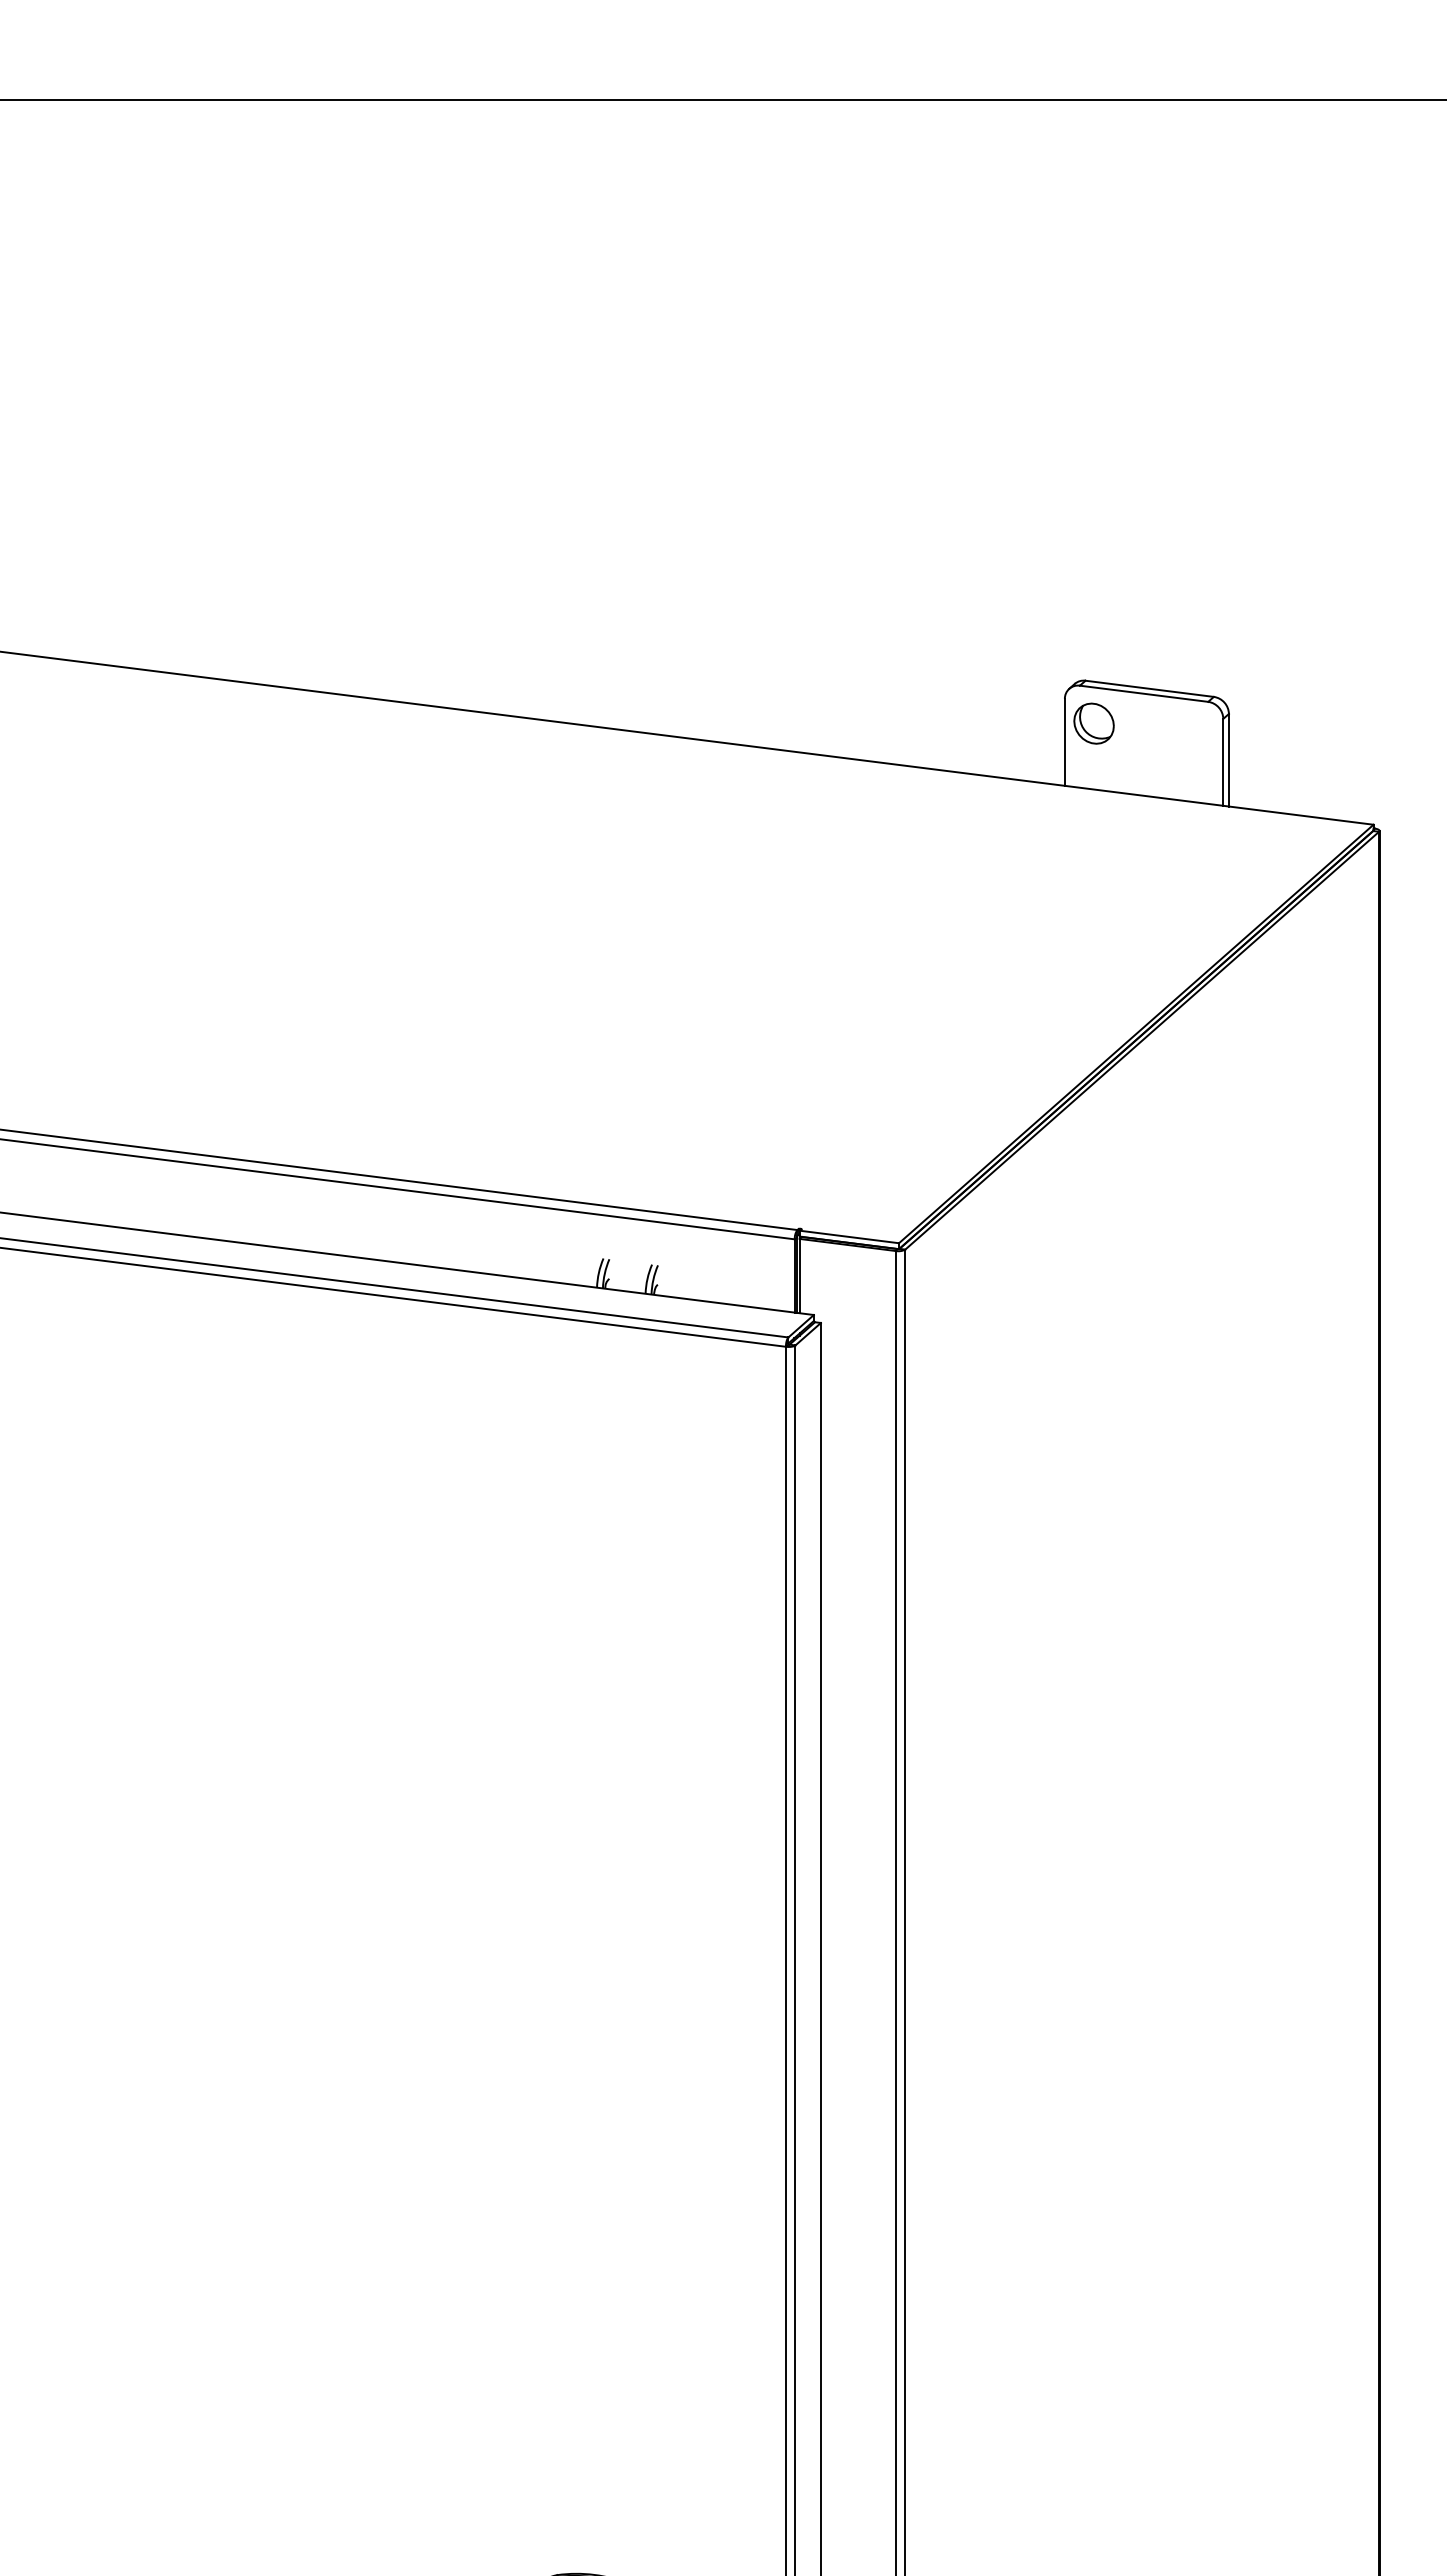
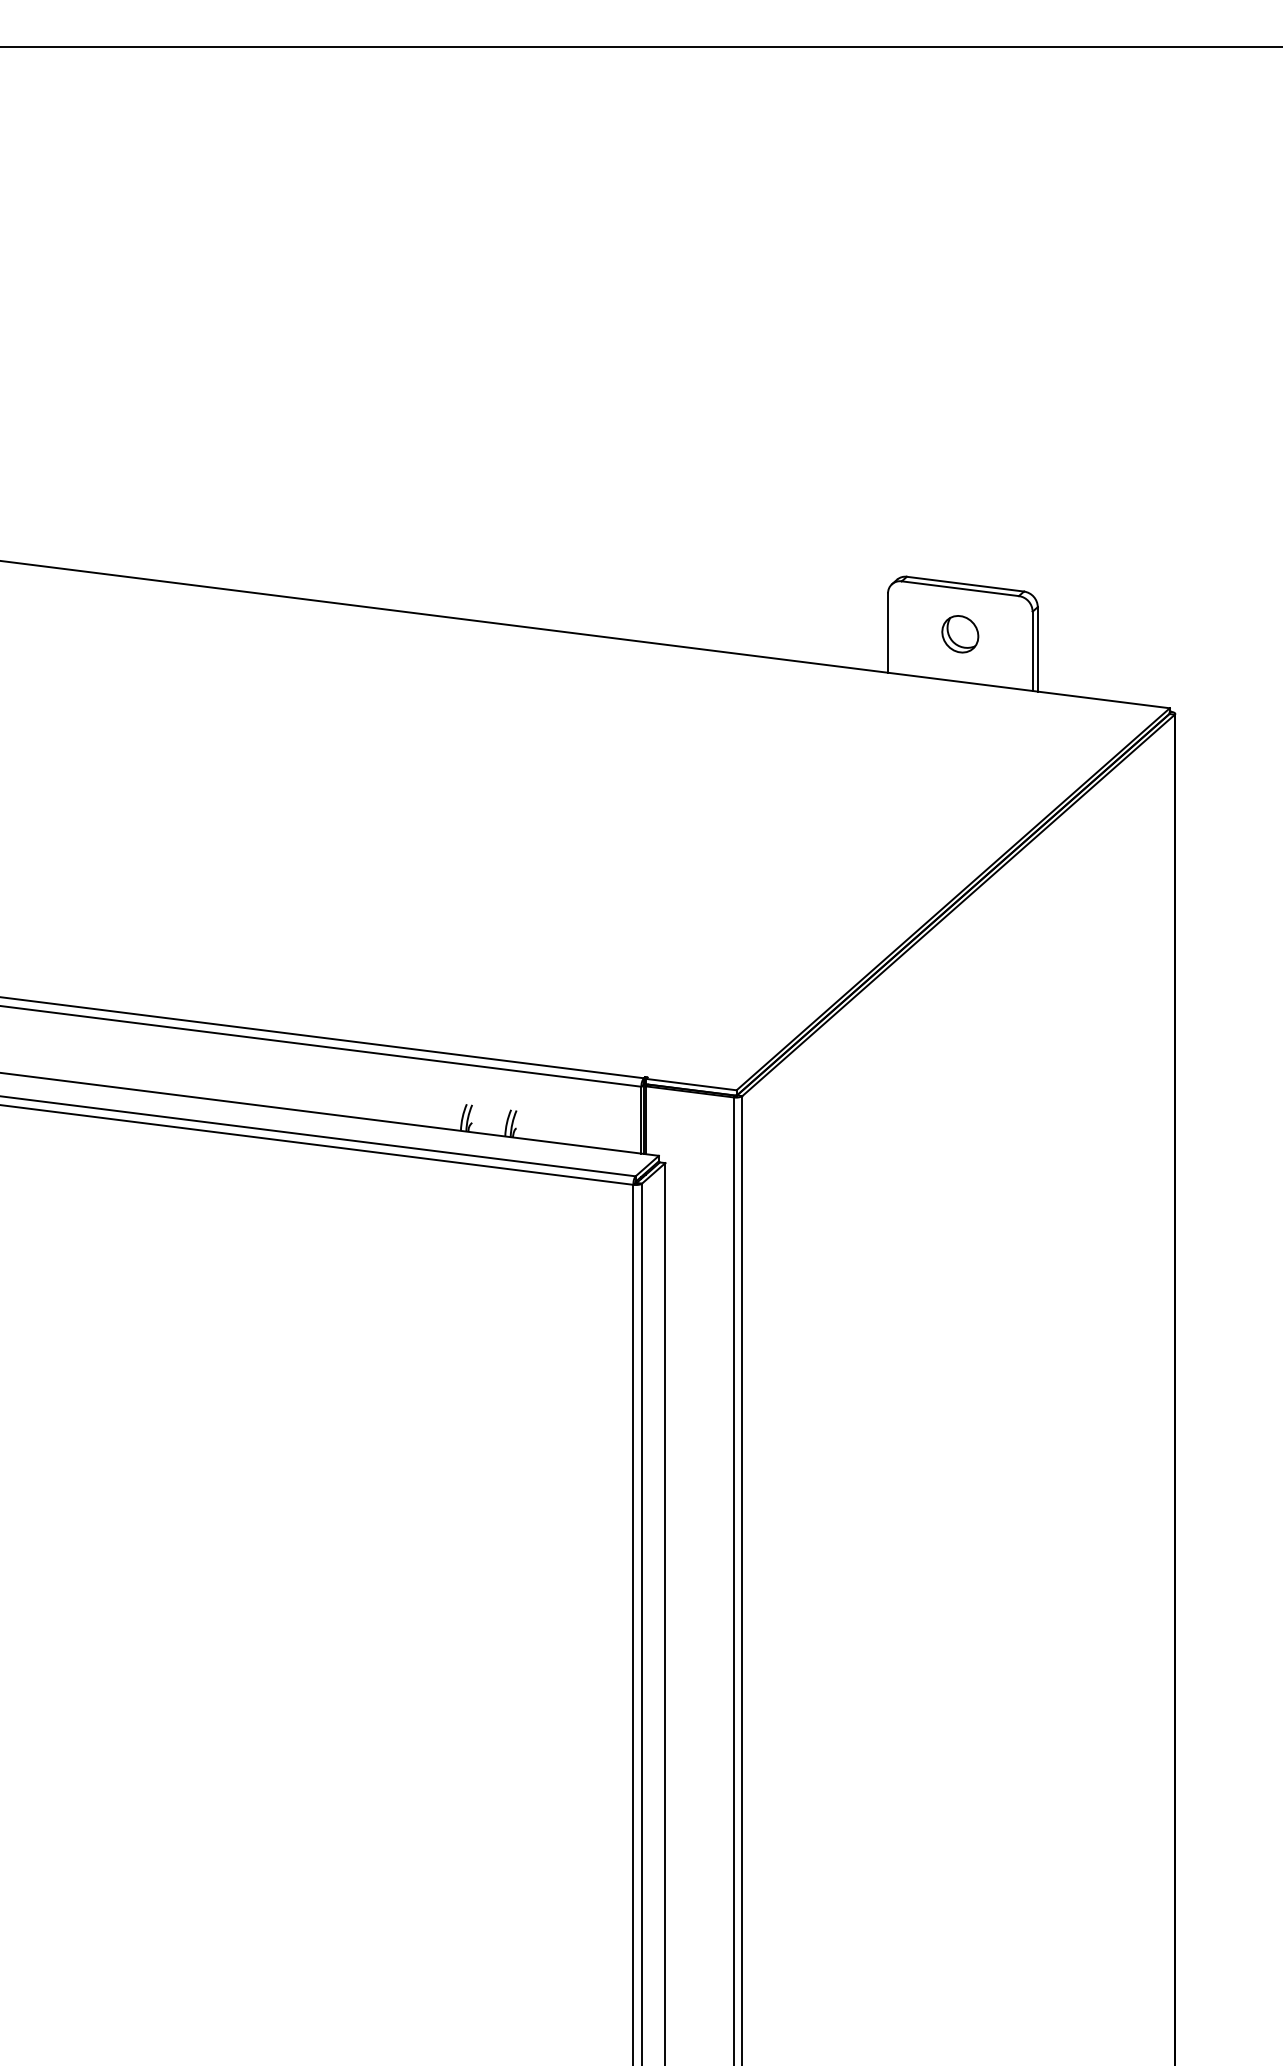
part: (1093, 723) -> (959, 634), moved

